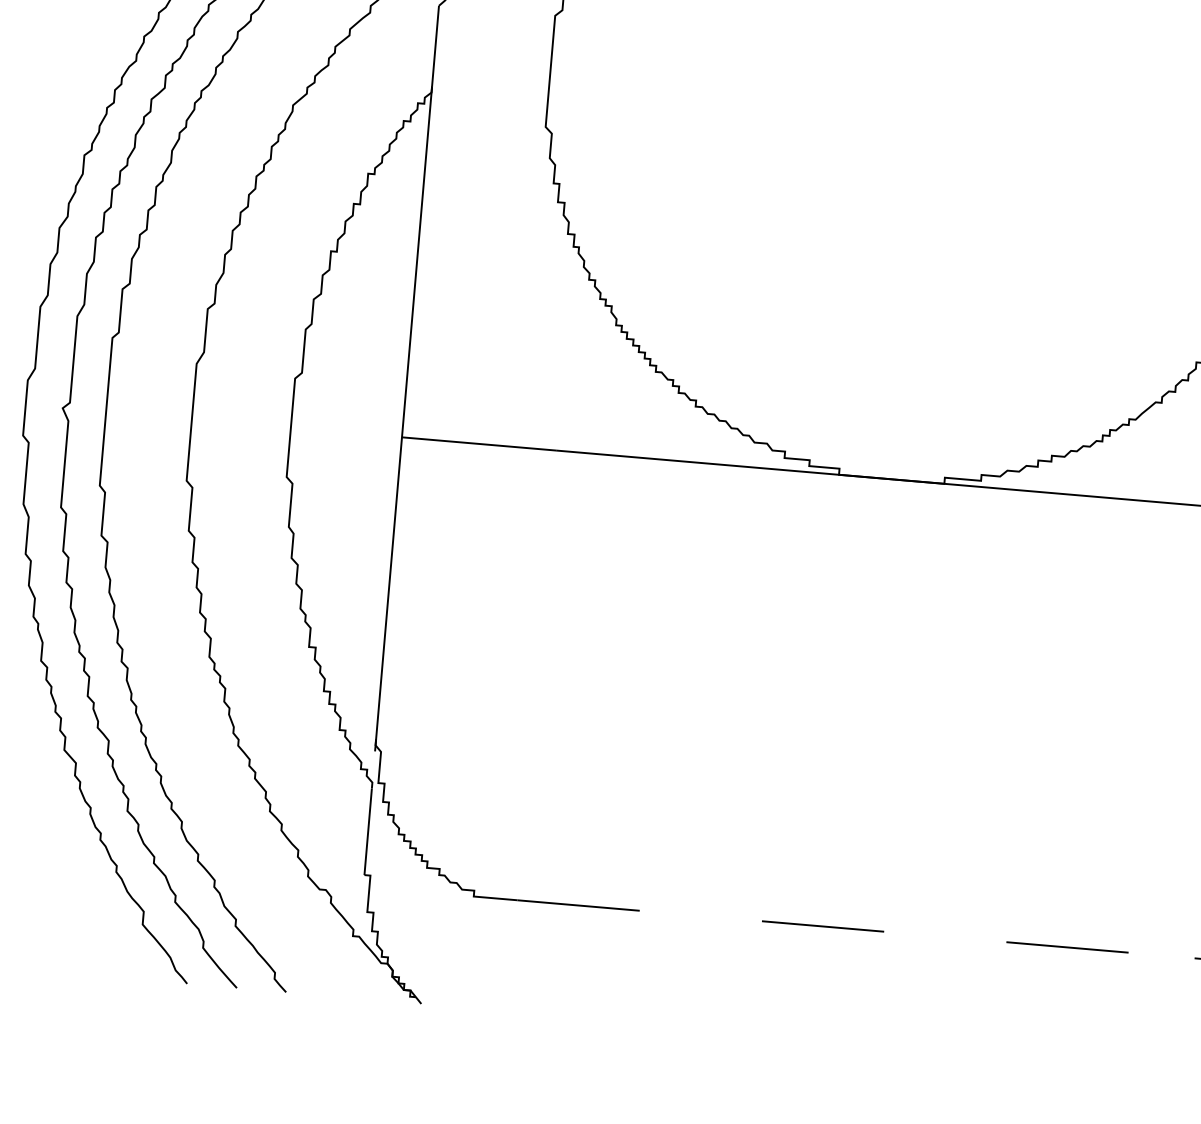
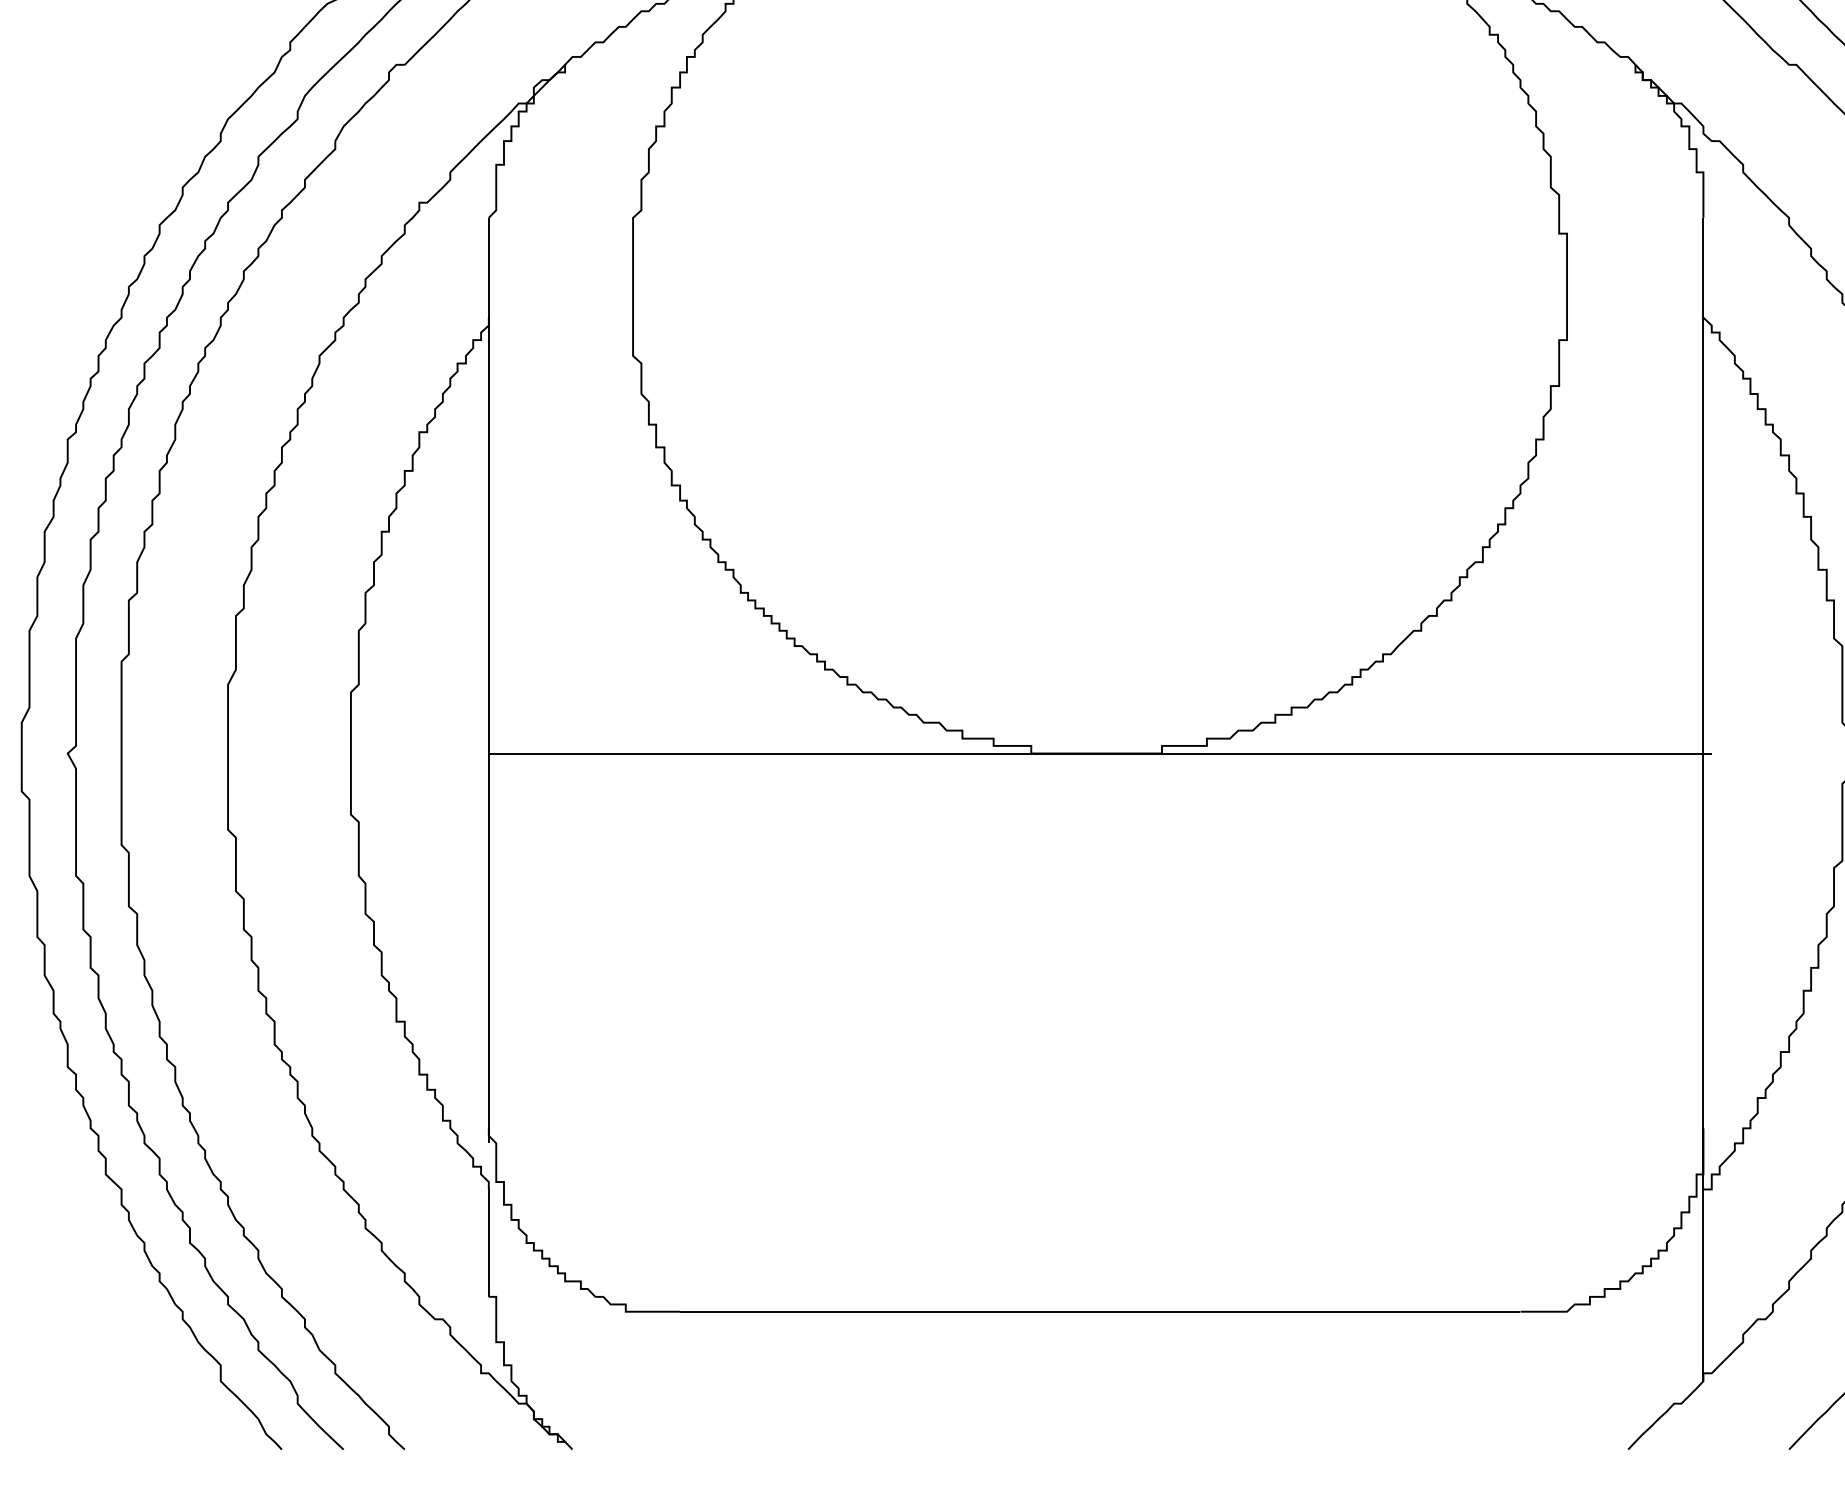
line: (856, 929) -> (1100, 1311), dashed -> solid

